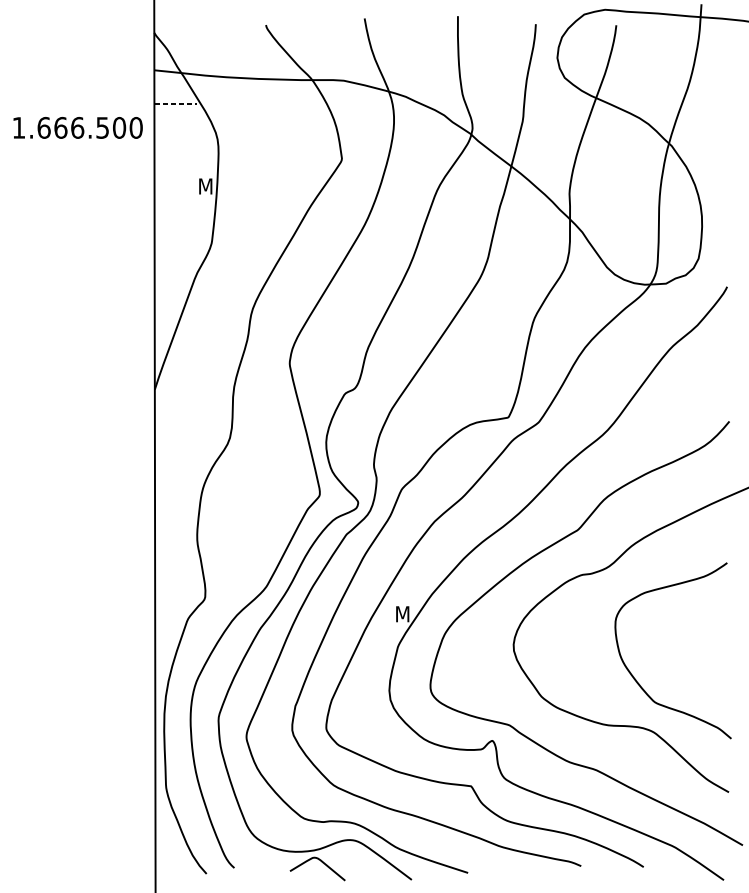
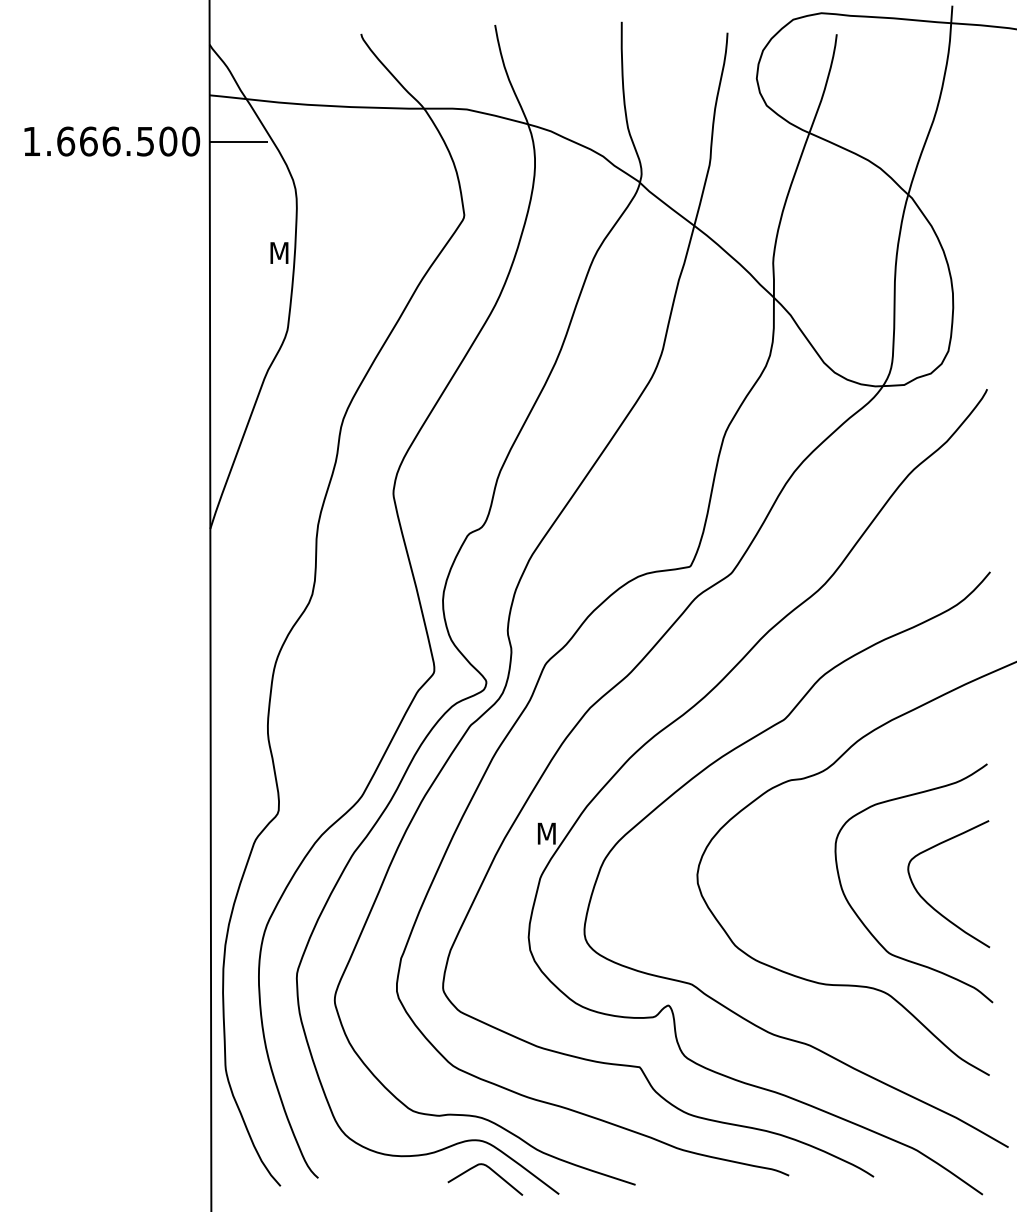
line: (175, 104) -> (238, 141), dashed -> solid
text: (78, 127) -> (112, 141), moved
curve: (684, 665) -> (929, 903), added
curve: (322, 863) -> (492, 1171), moved

